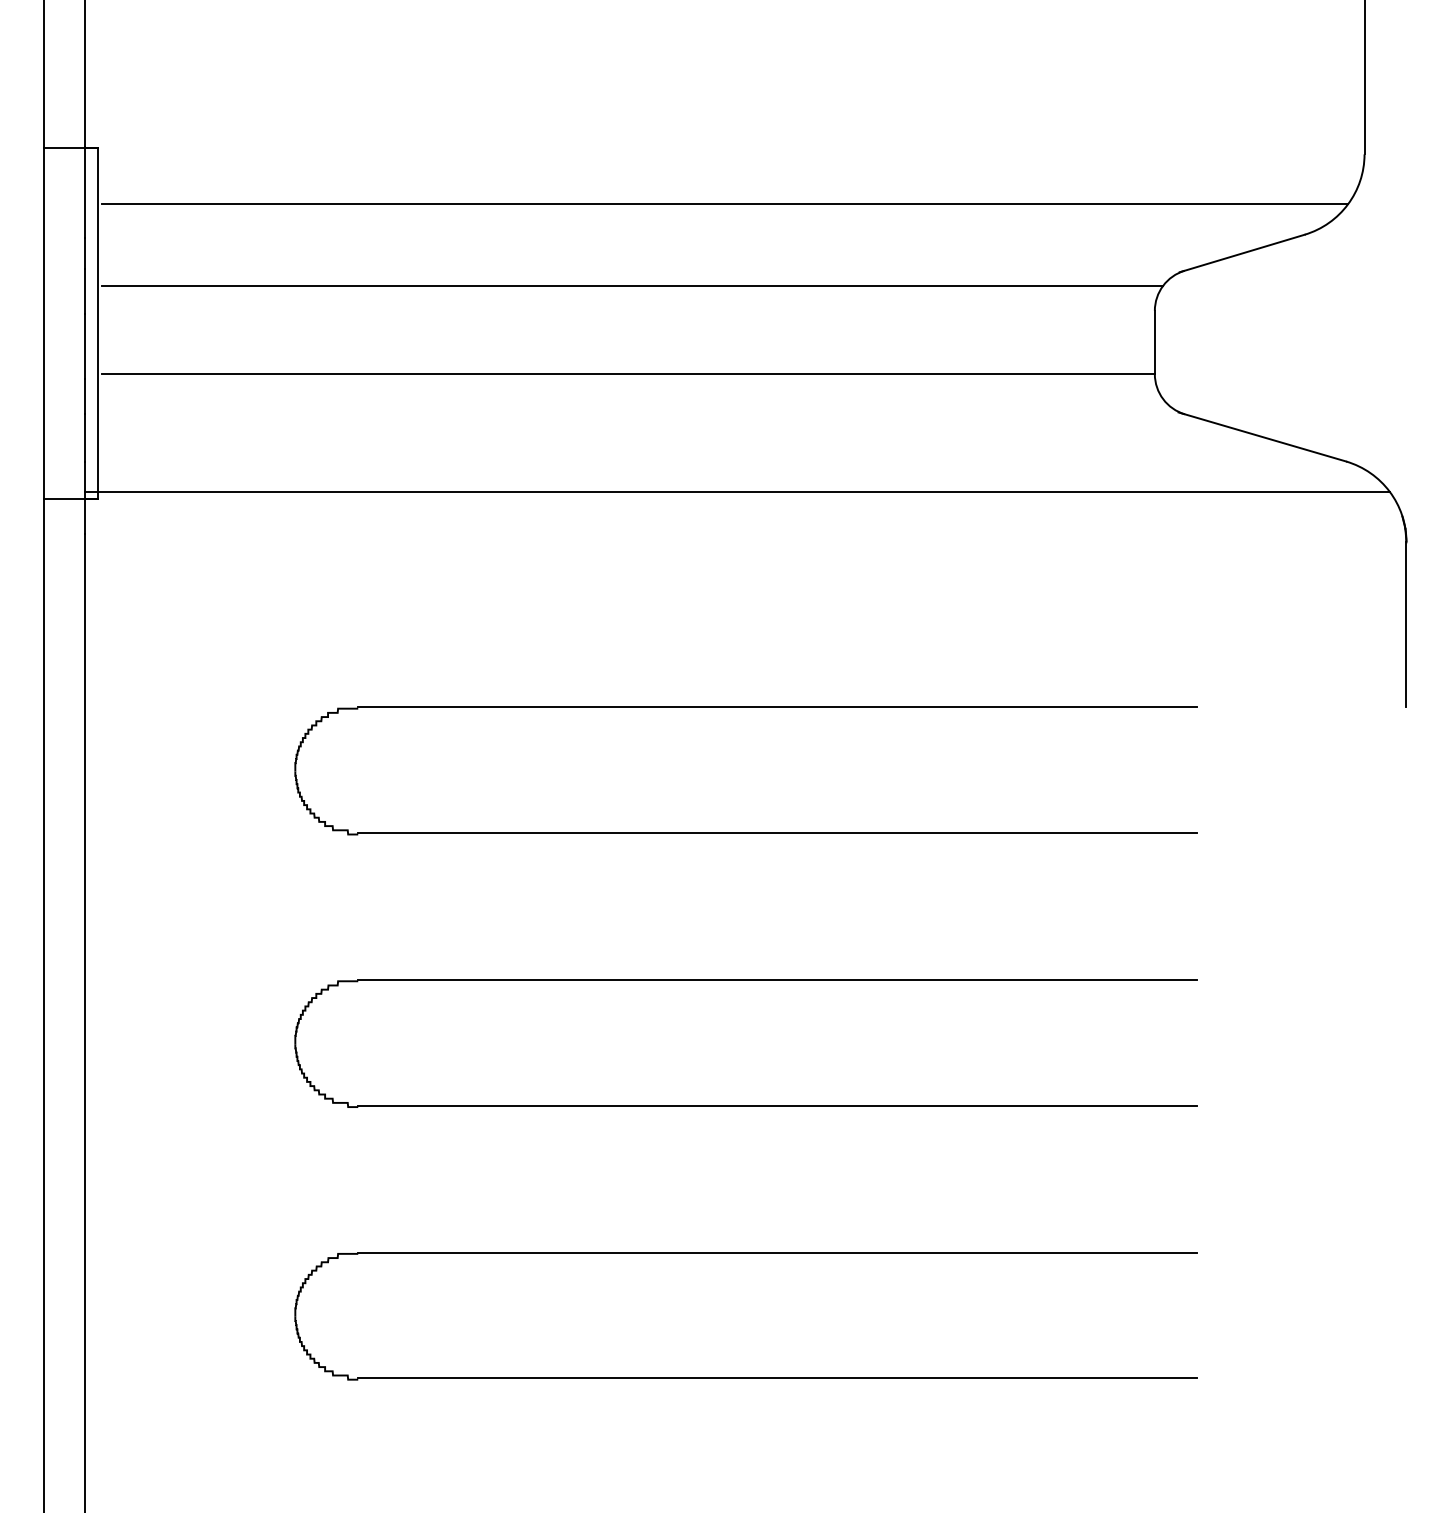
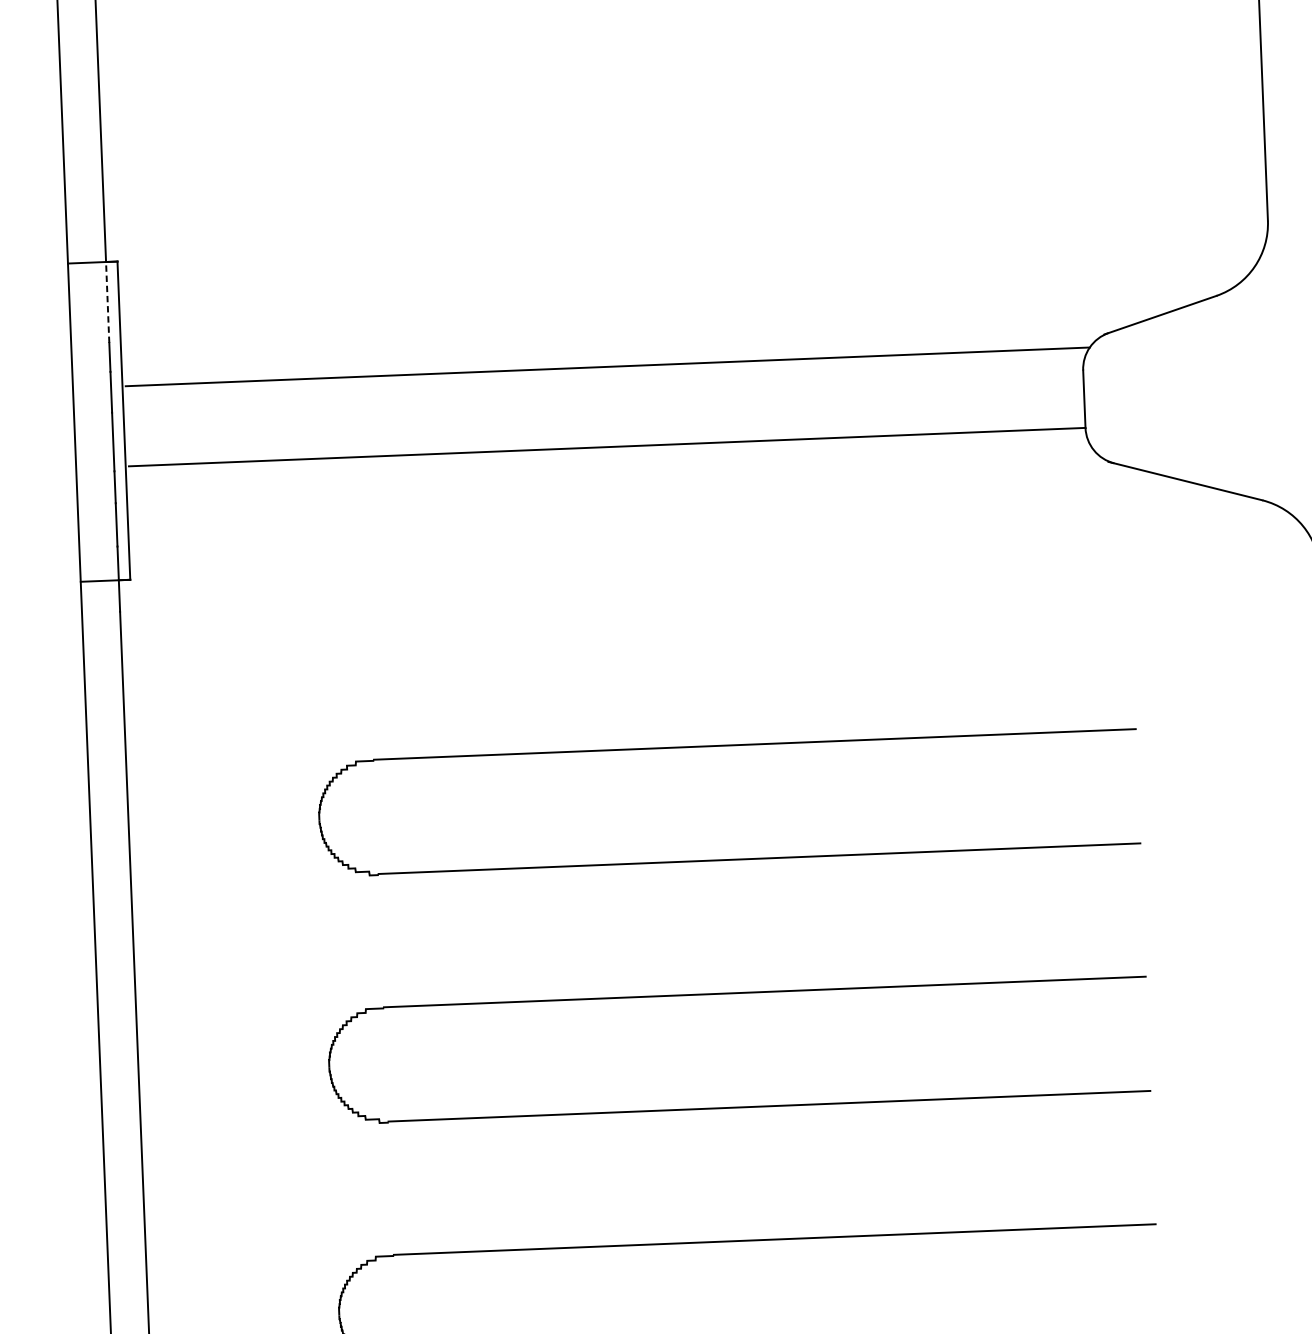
line: (85, 191) -> (107, 301), solid -> dashed
line: (724, 204) -> (688, 289), removed
line: (737, 491) -> (710, 549), removed

